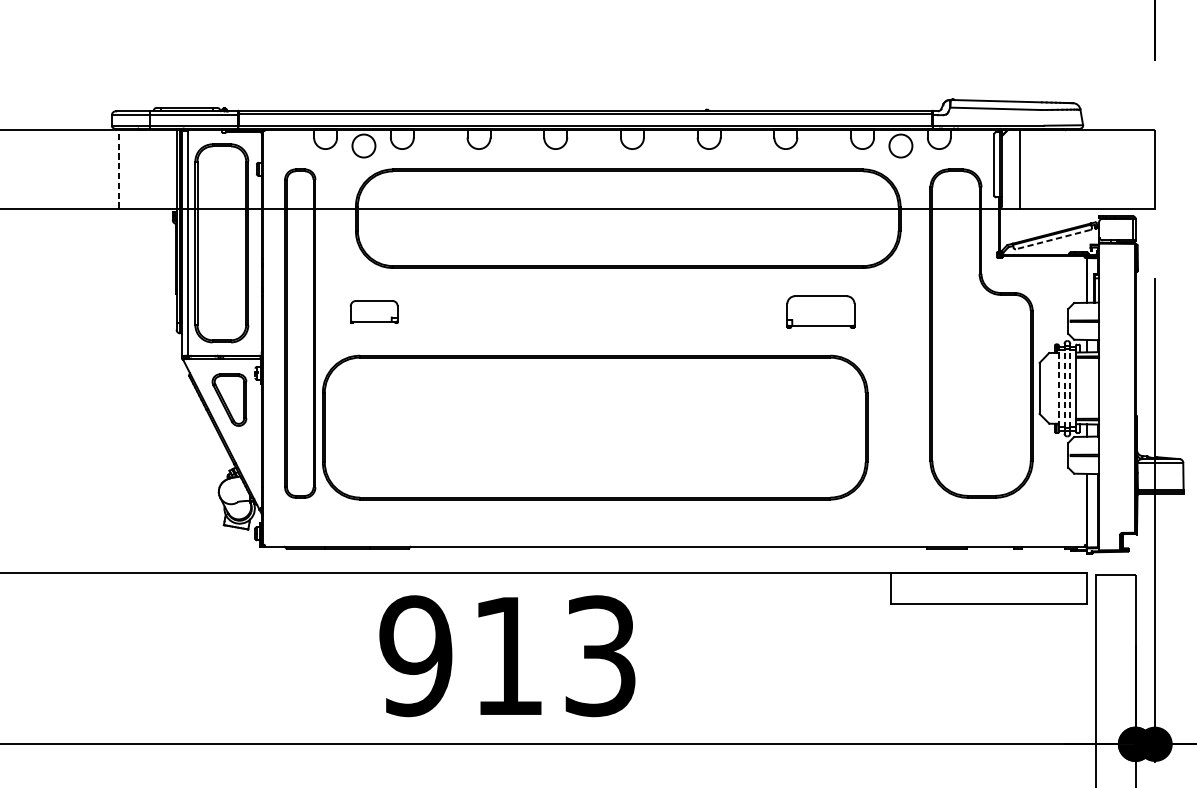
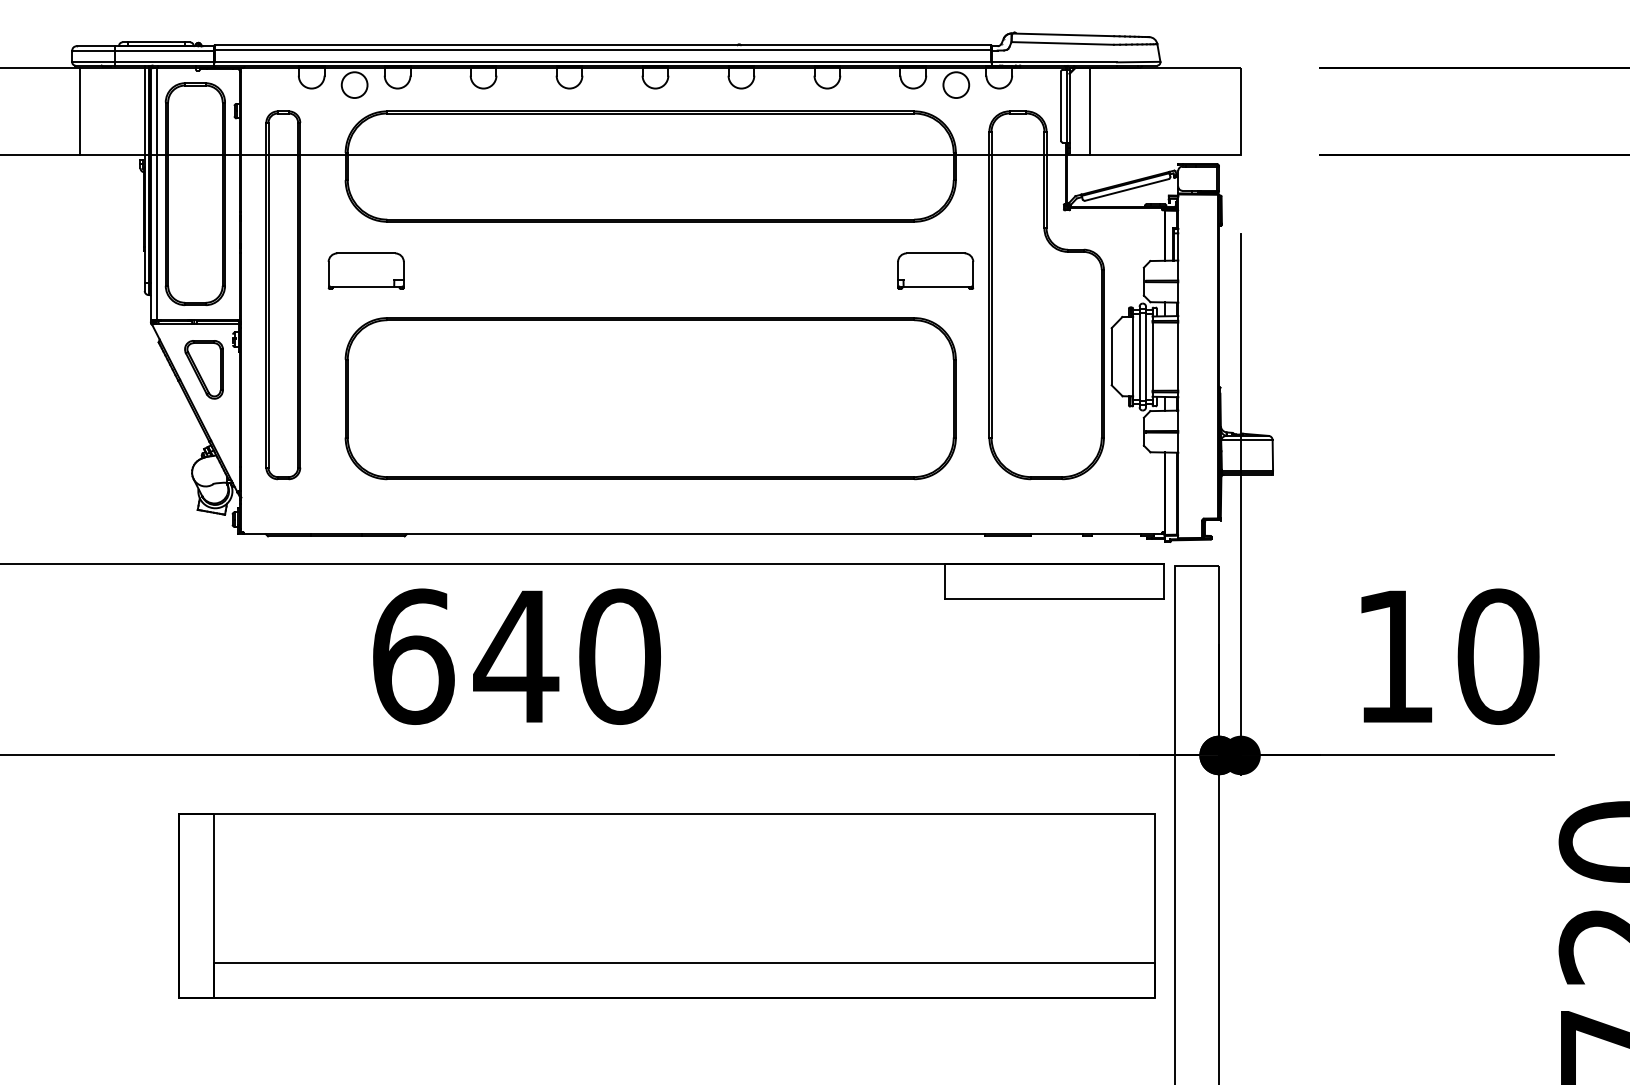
line: (119, 169) -> (80, 111), dashed -> solid
line: (1052, 240) -> (1126, 190), dashed -> solid
part: (373, 311) -> (365, 270), size x1.43
part: (820, 311) -> (935, 270), moved
line: (1059, 388) -> (1133, 356), dashed -> solid
line: (1064, 388) -> (1139, 356), dashed -> solid
line: (1070, 388) -> (1146, 356), dashed -> solid
part: (594, 427) -> (650, 398), moved
text: (508, 655) -> (516, 656), 913 -> 640

